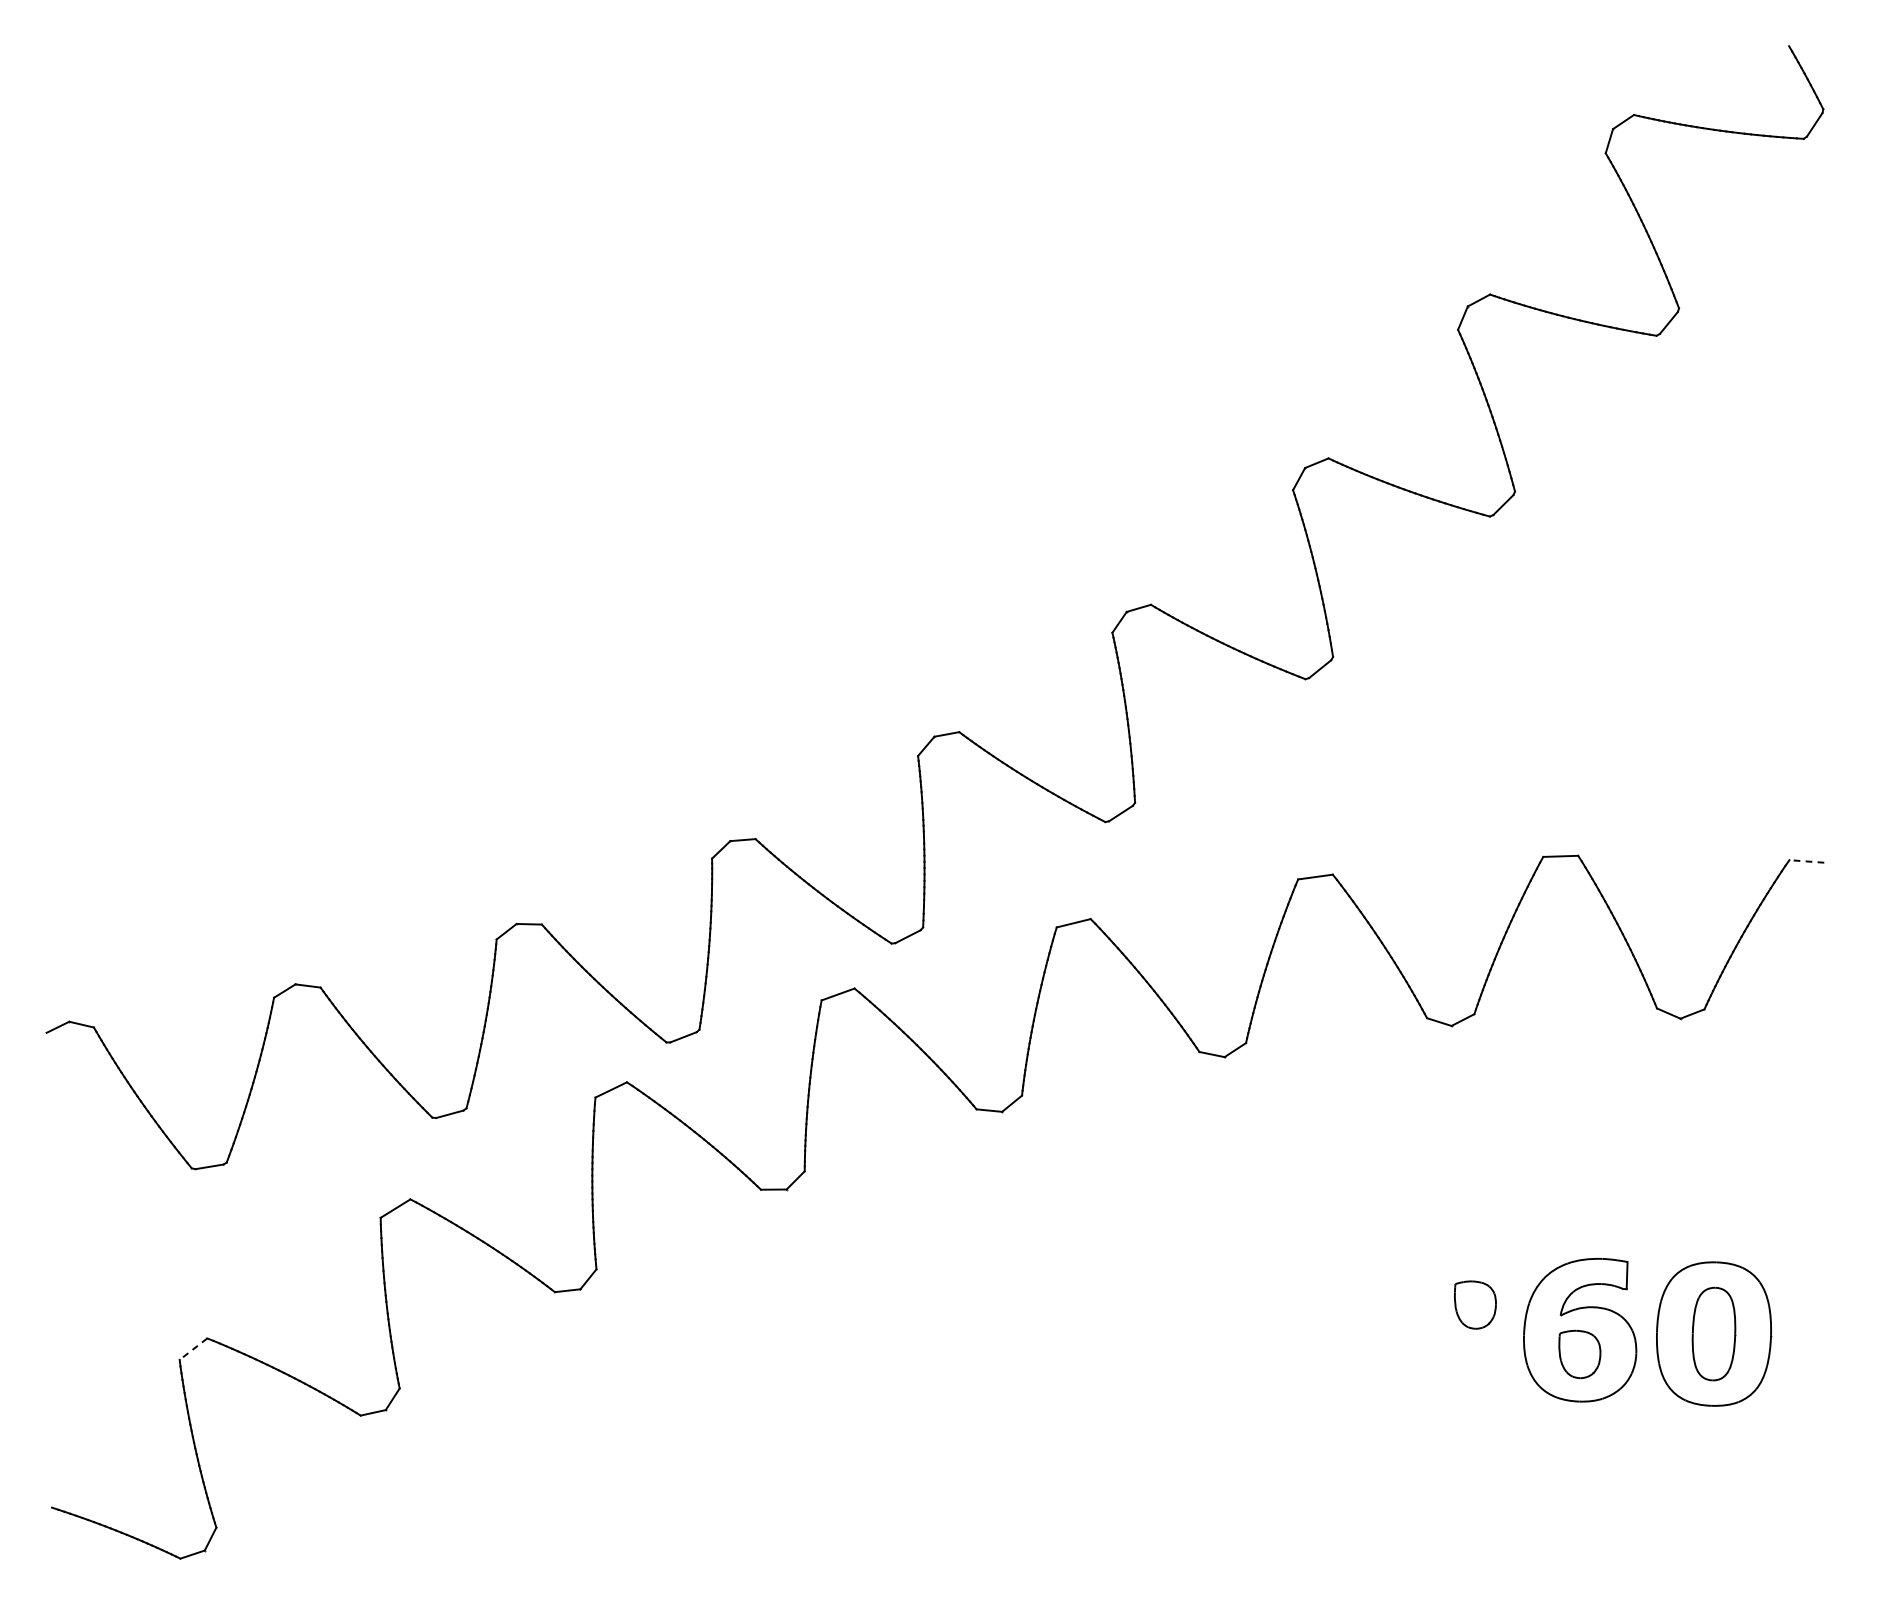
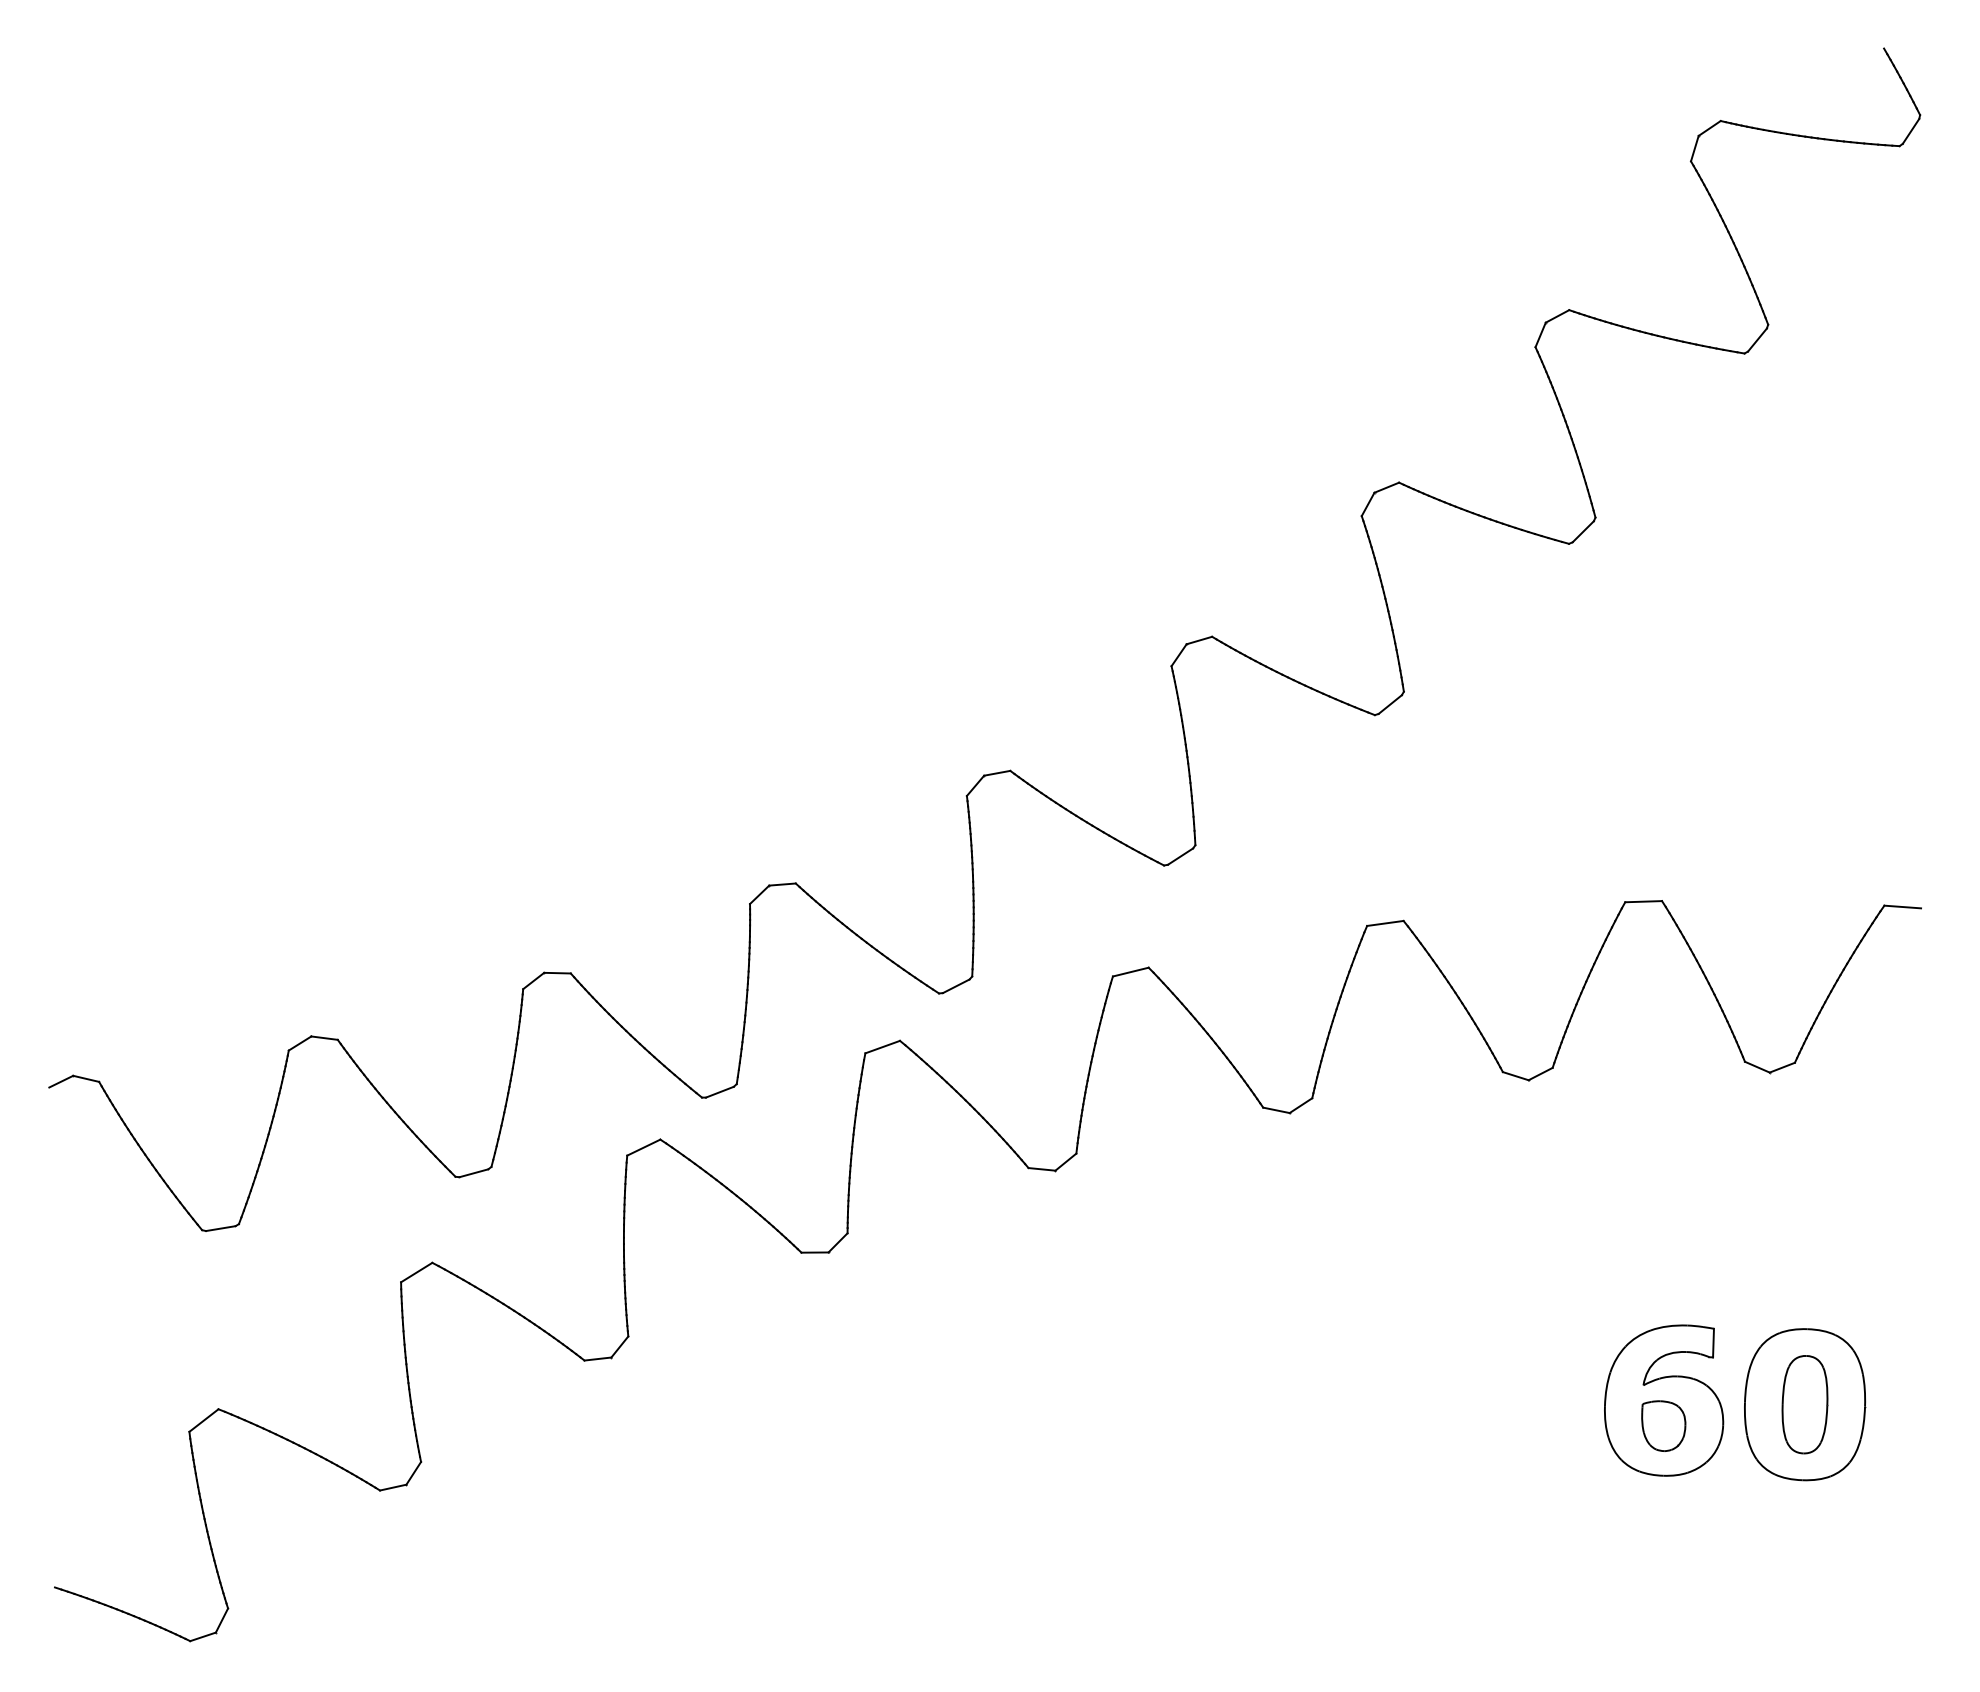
line: (1806, 860) -> (1902, 906), dashed -> solid
part: (1475, 1304) -> (1553, 1373), removed
line: (193, 1349) -> (203, 1420), dashed -> solid

